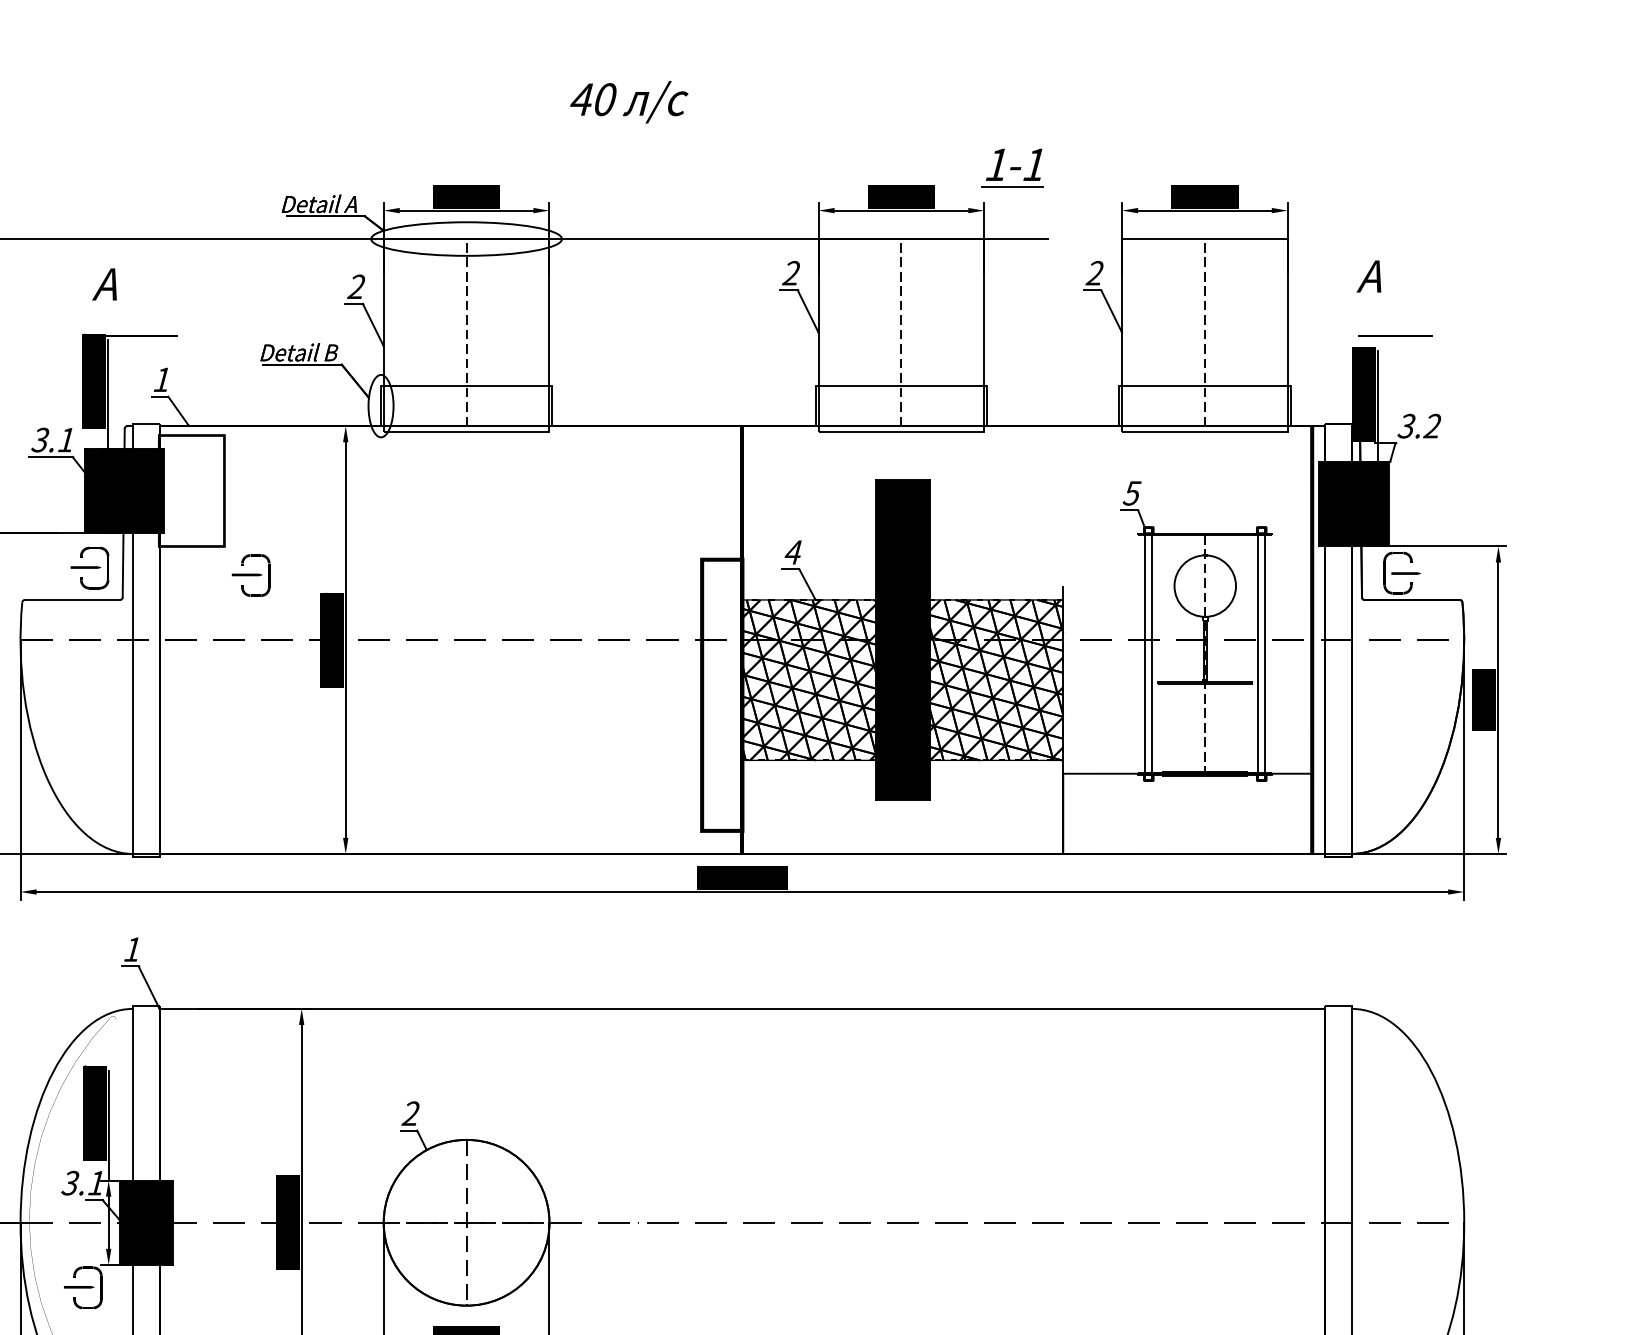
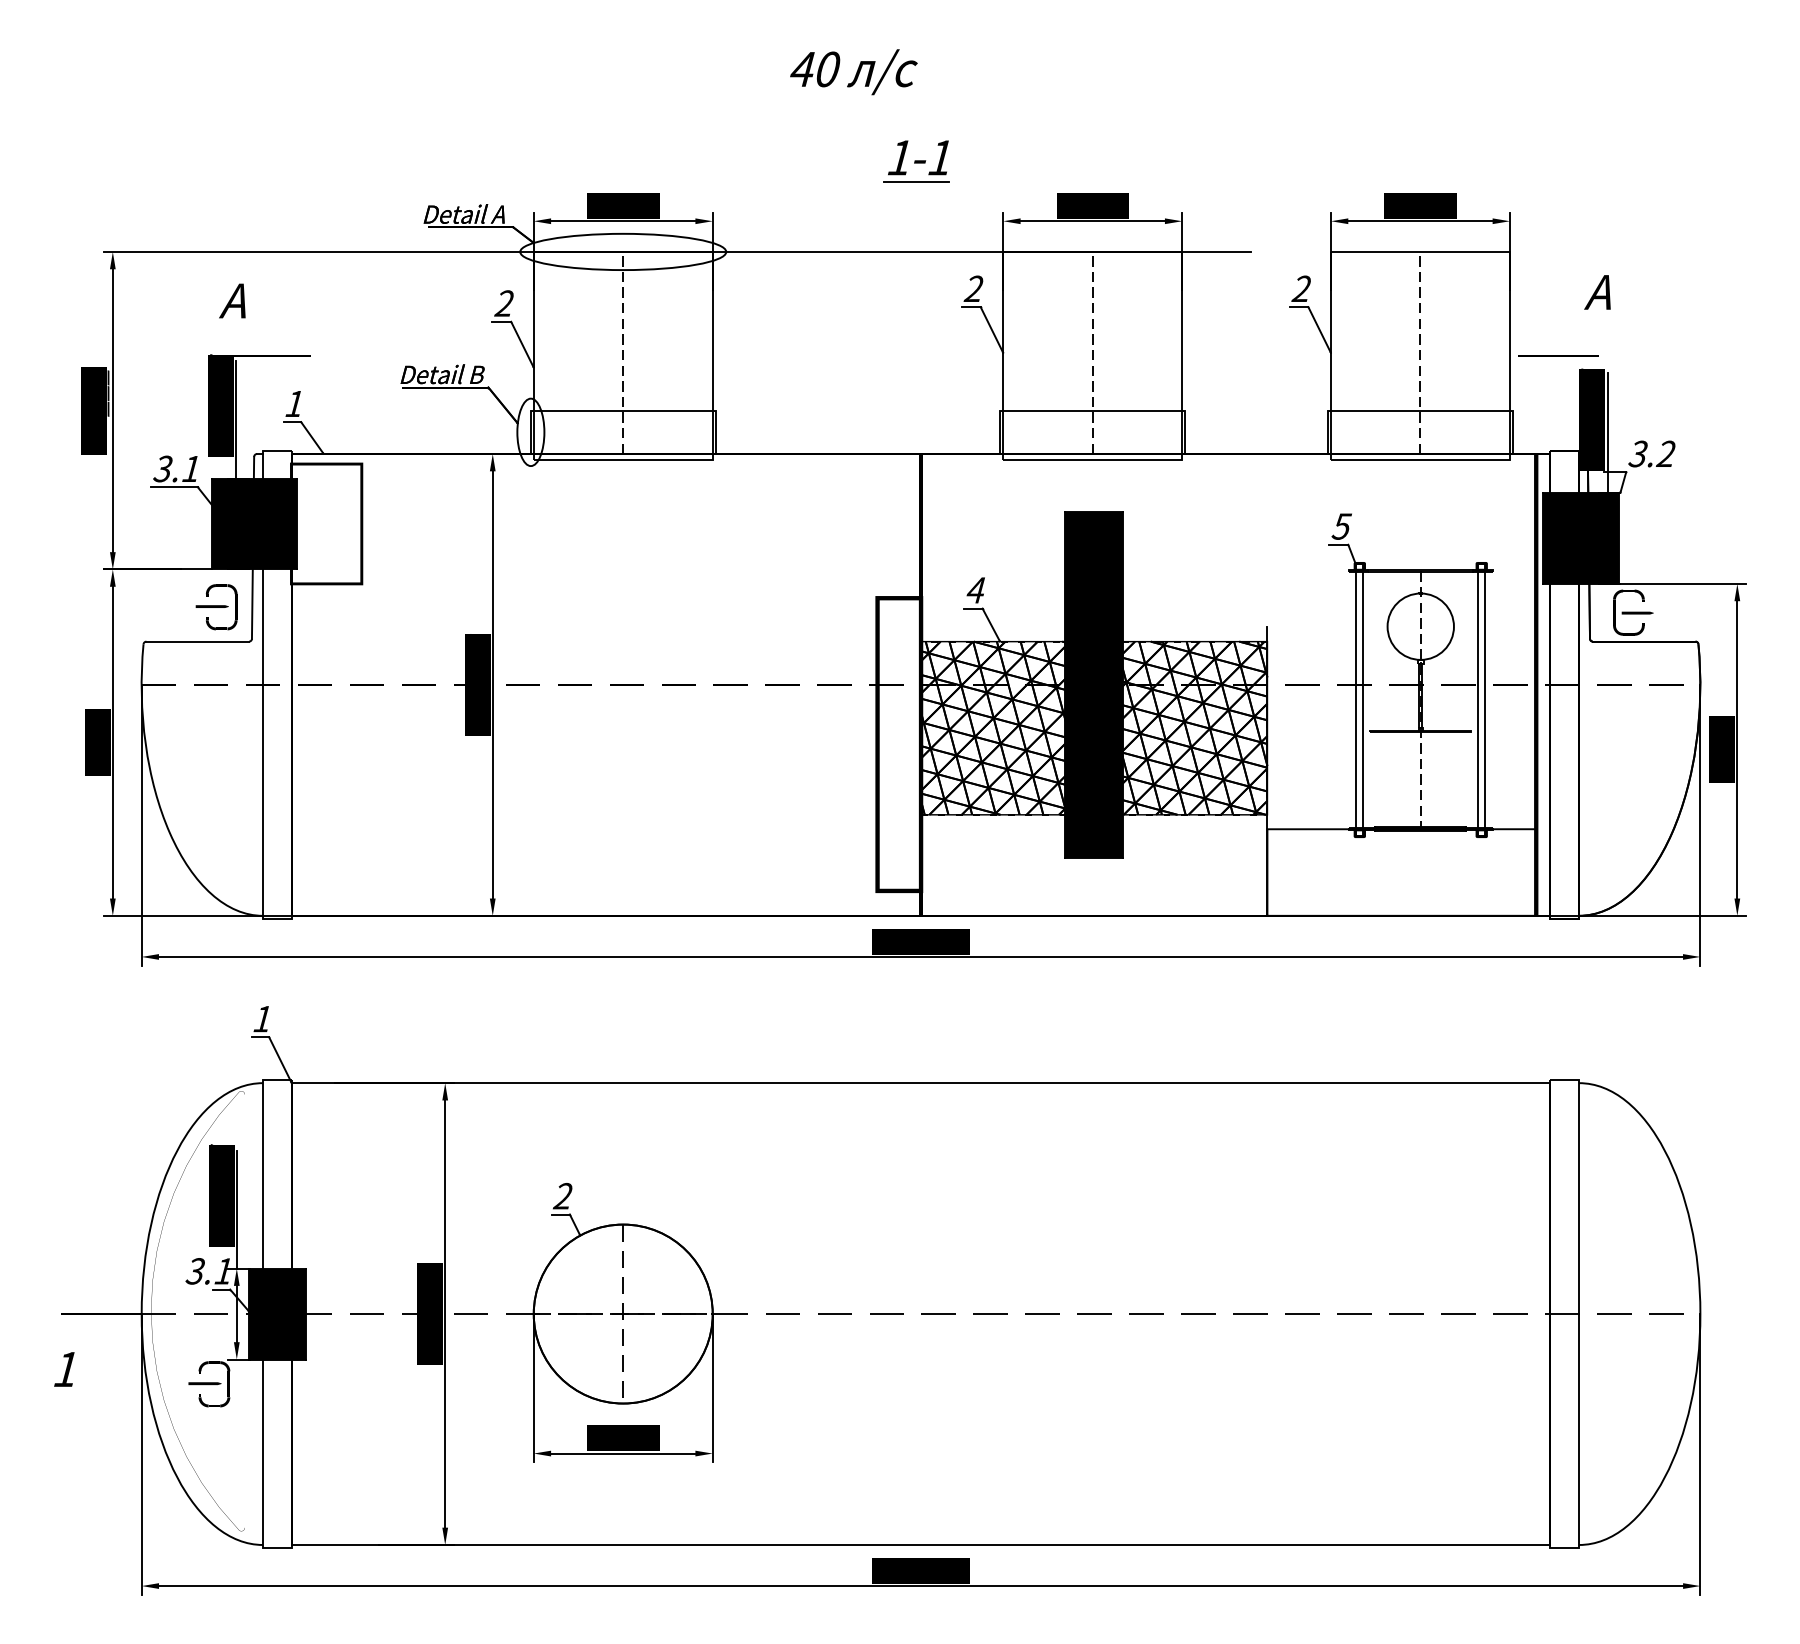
text: (628, 102) -> (853, 72), moved
part: (1012, 168) -> (916, 161), moved
line: (1395, 334) -> (1558, 355), moved
part: (251, 575) -> (390, 615), removed

